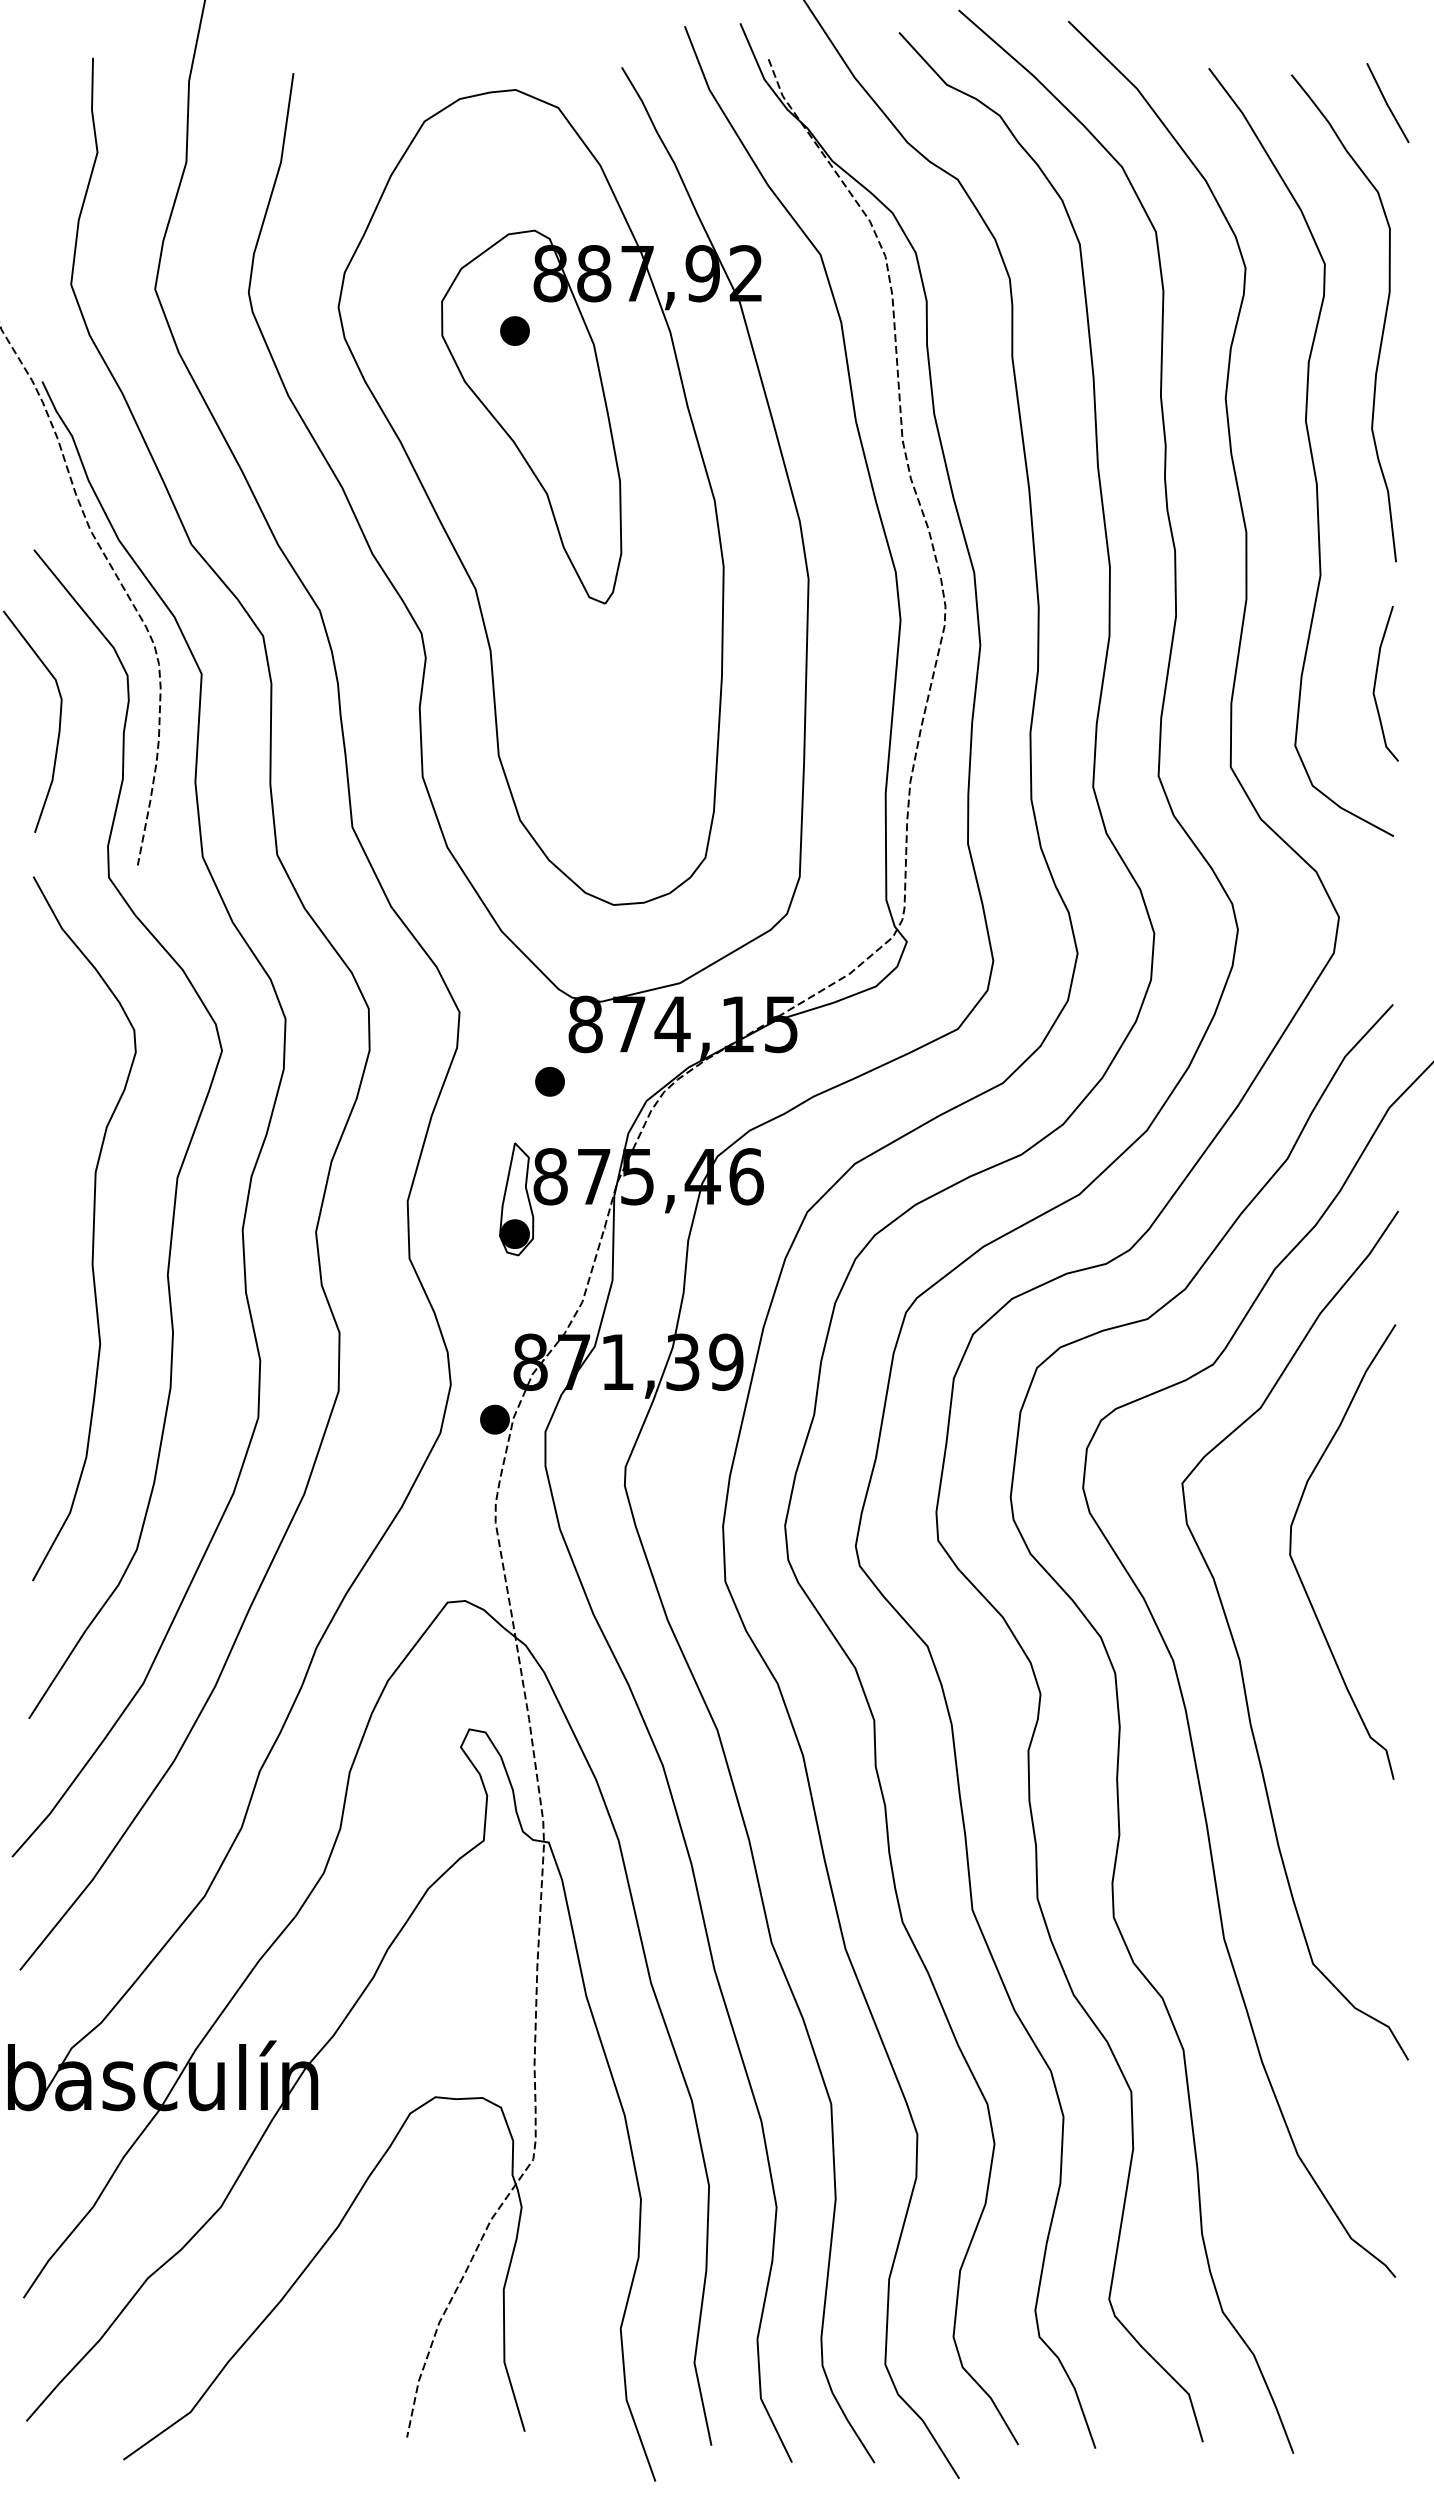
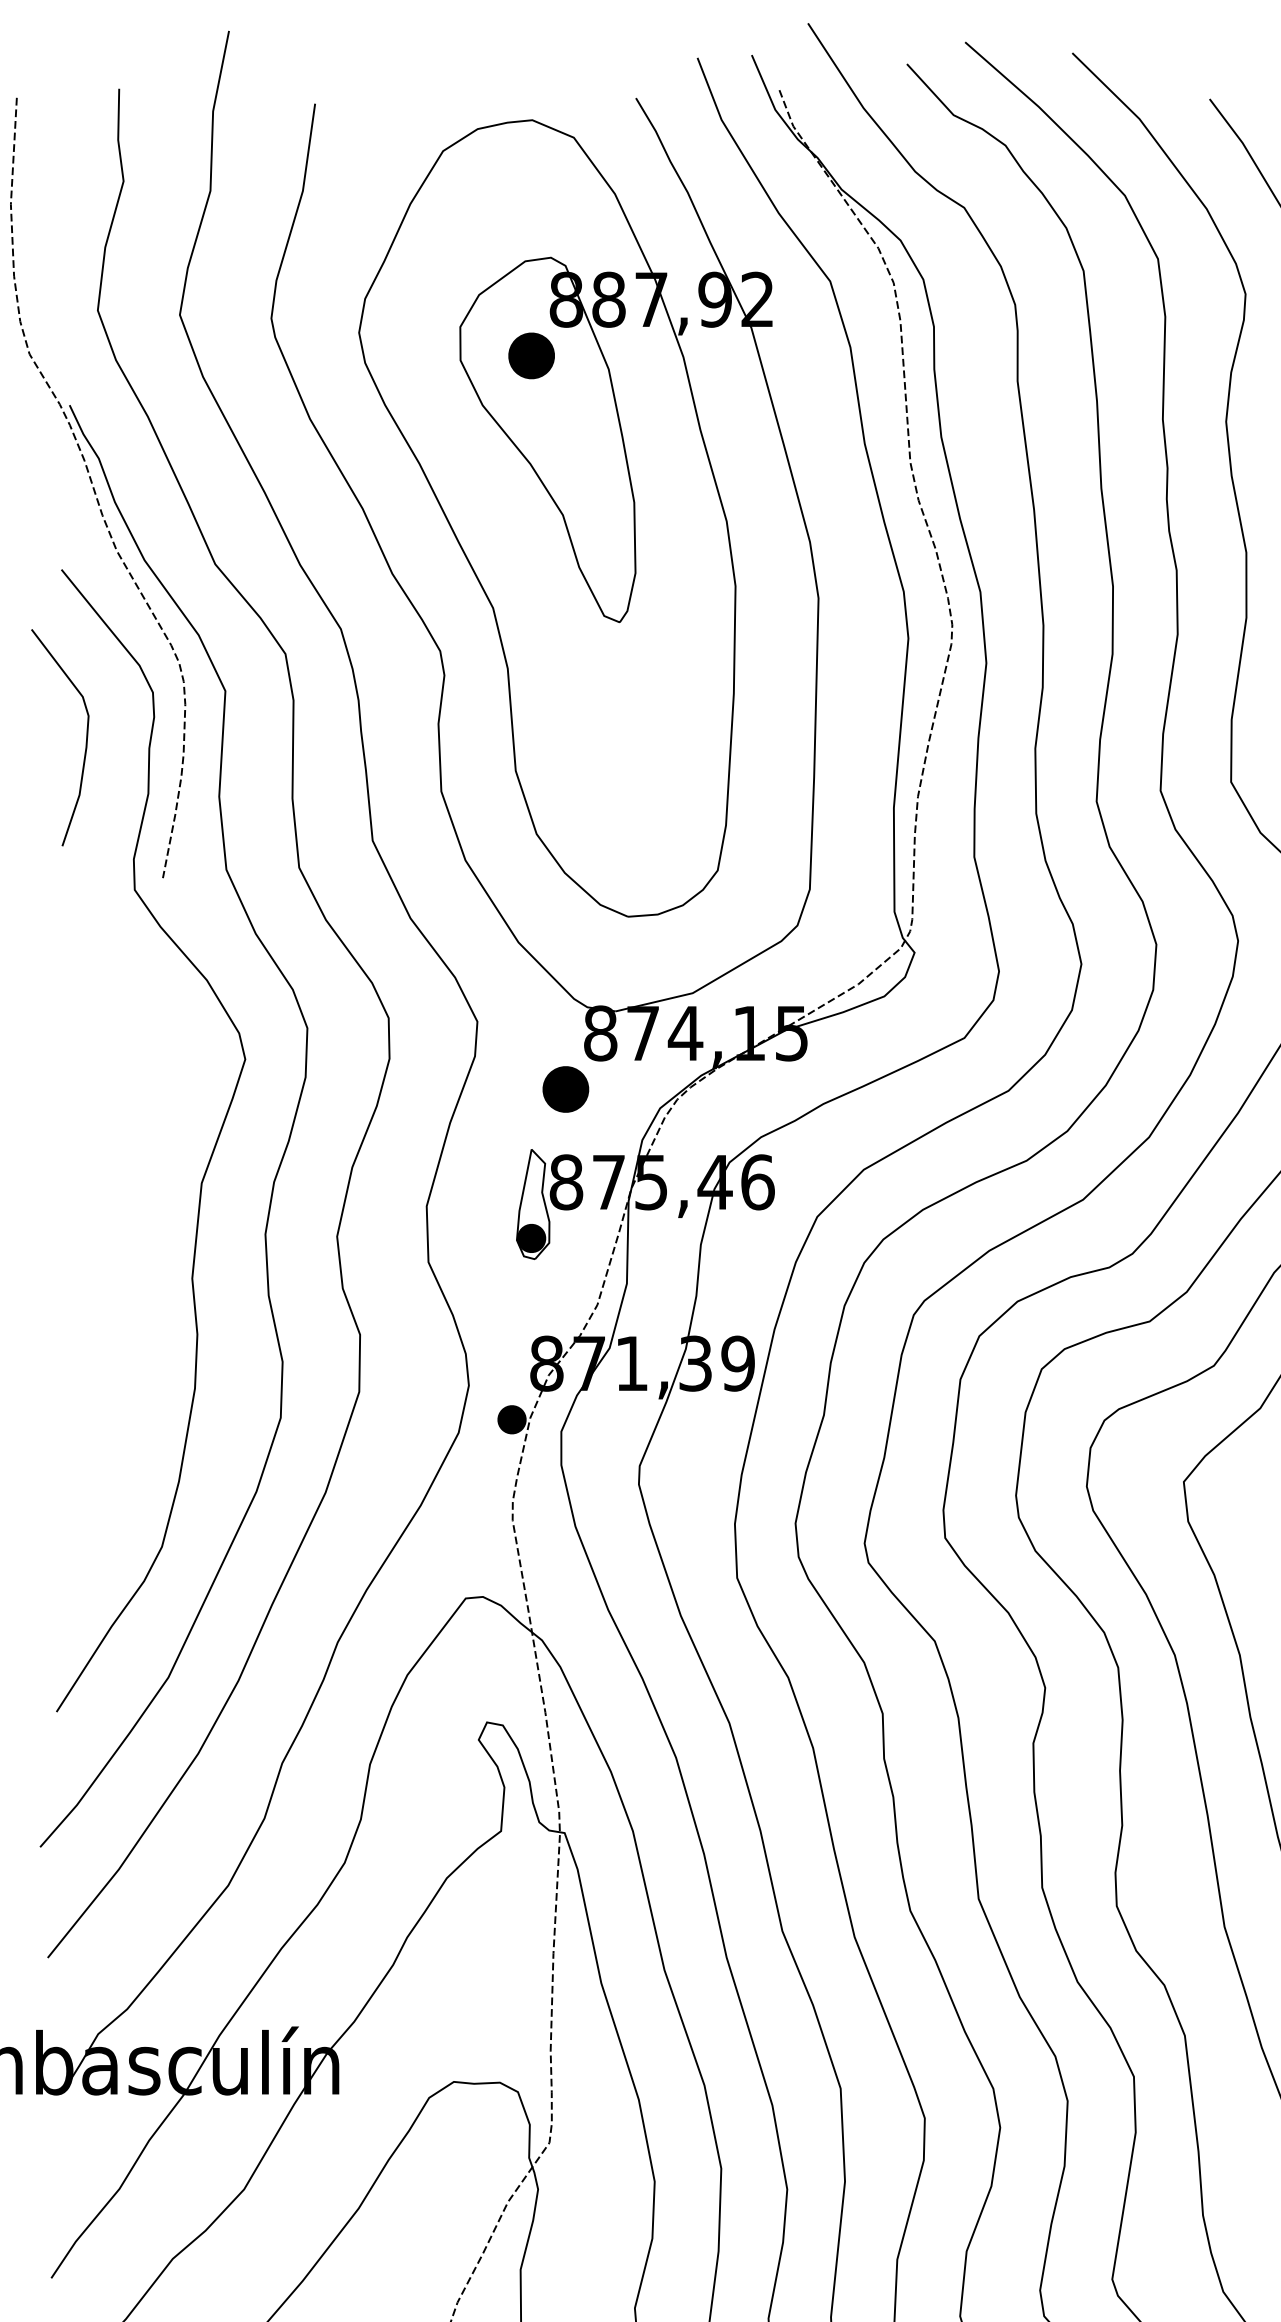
part: (514, 330) -> (531, 355), size x1.6
part: (549, 1081) -> (565, 1089), size x1.6
curve: (92, 1228) -> (118, 1232), removed

